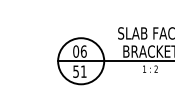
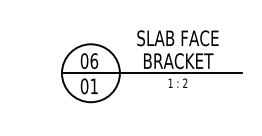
text: (76, 71) -> (84, 86), 51 -> 01

